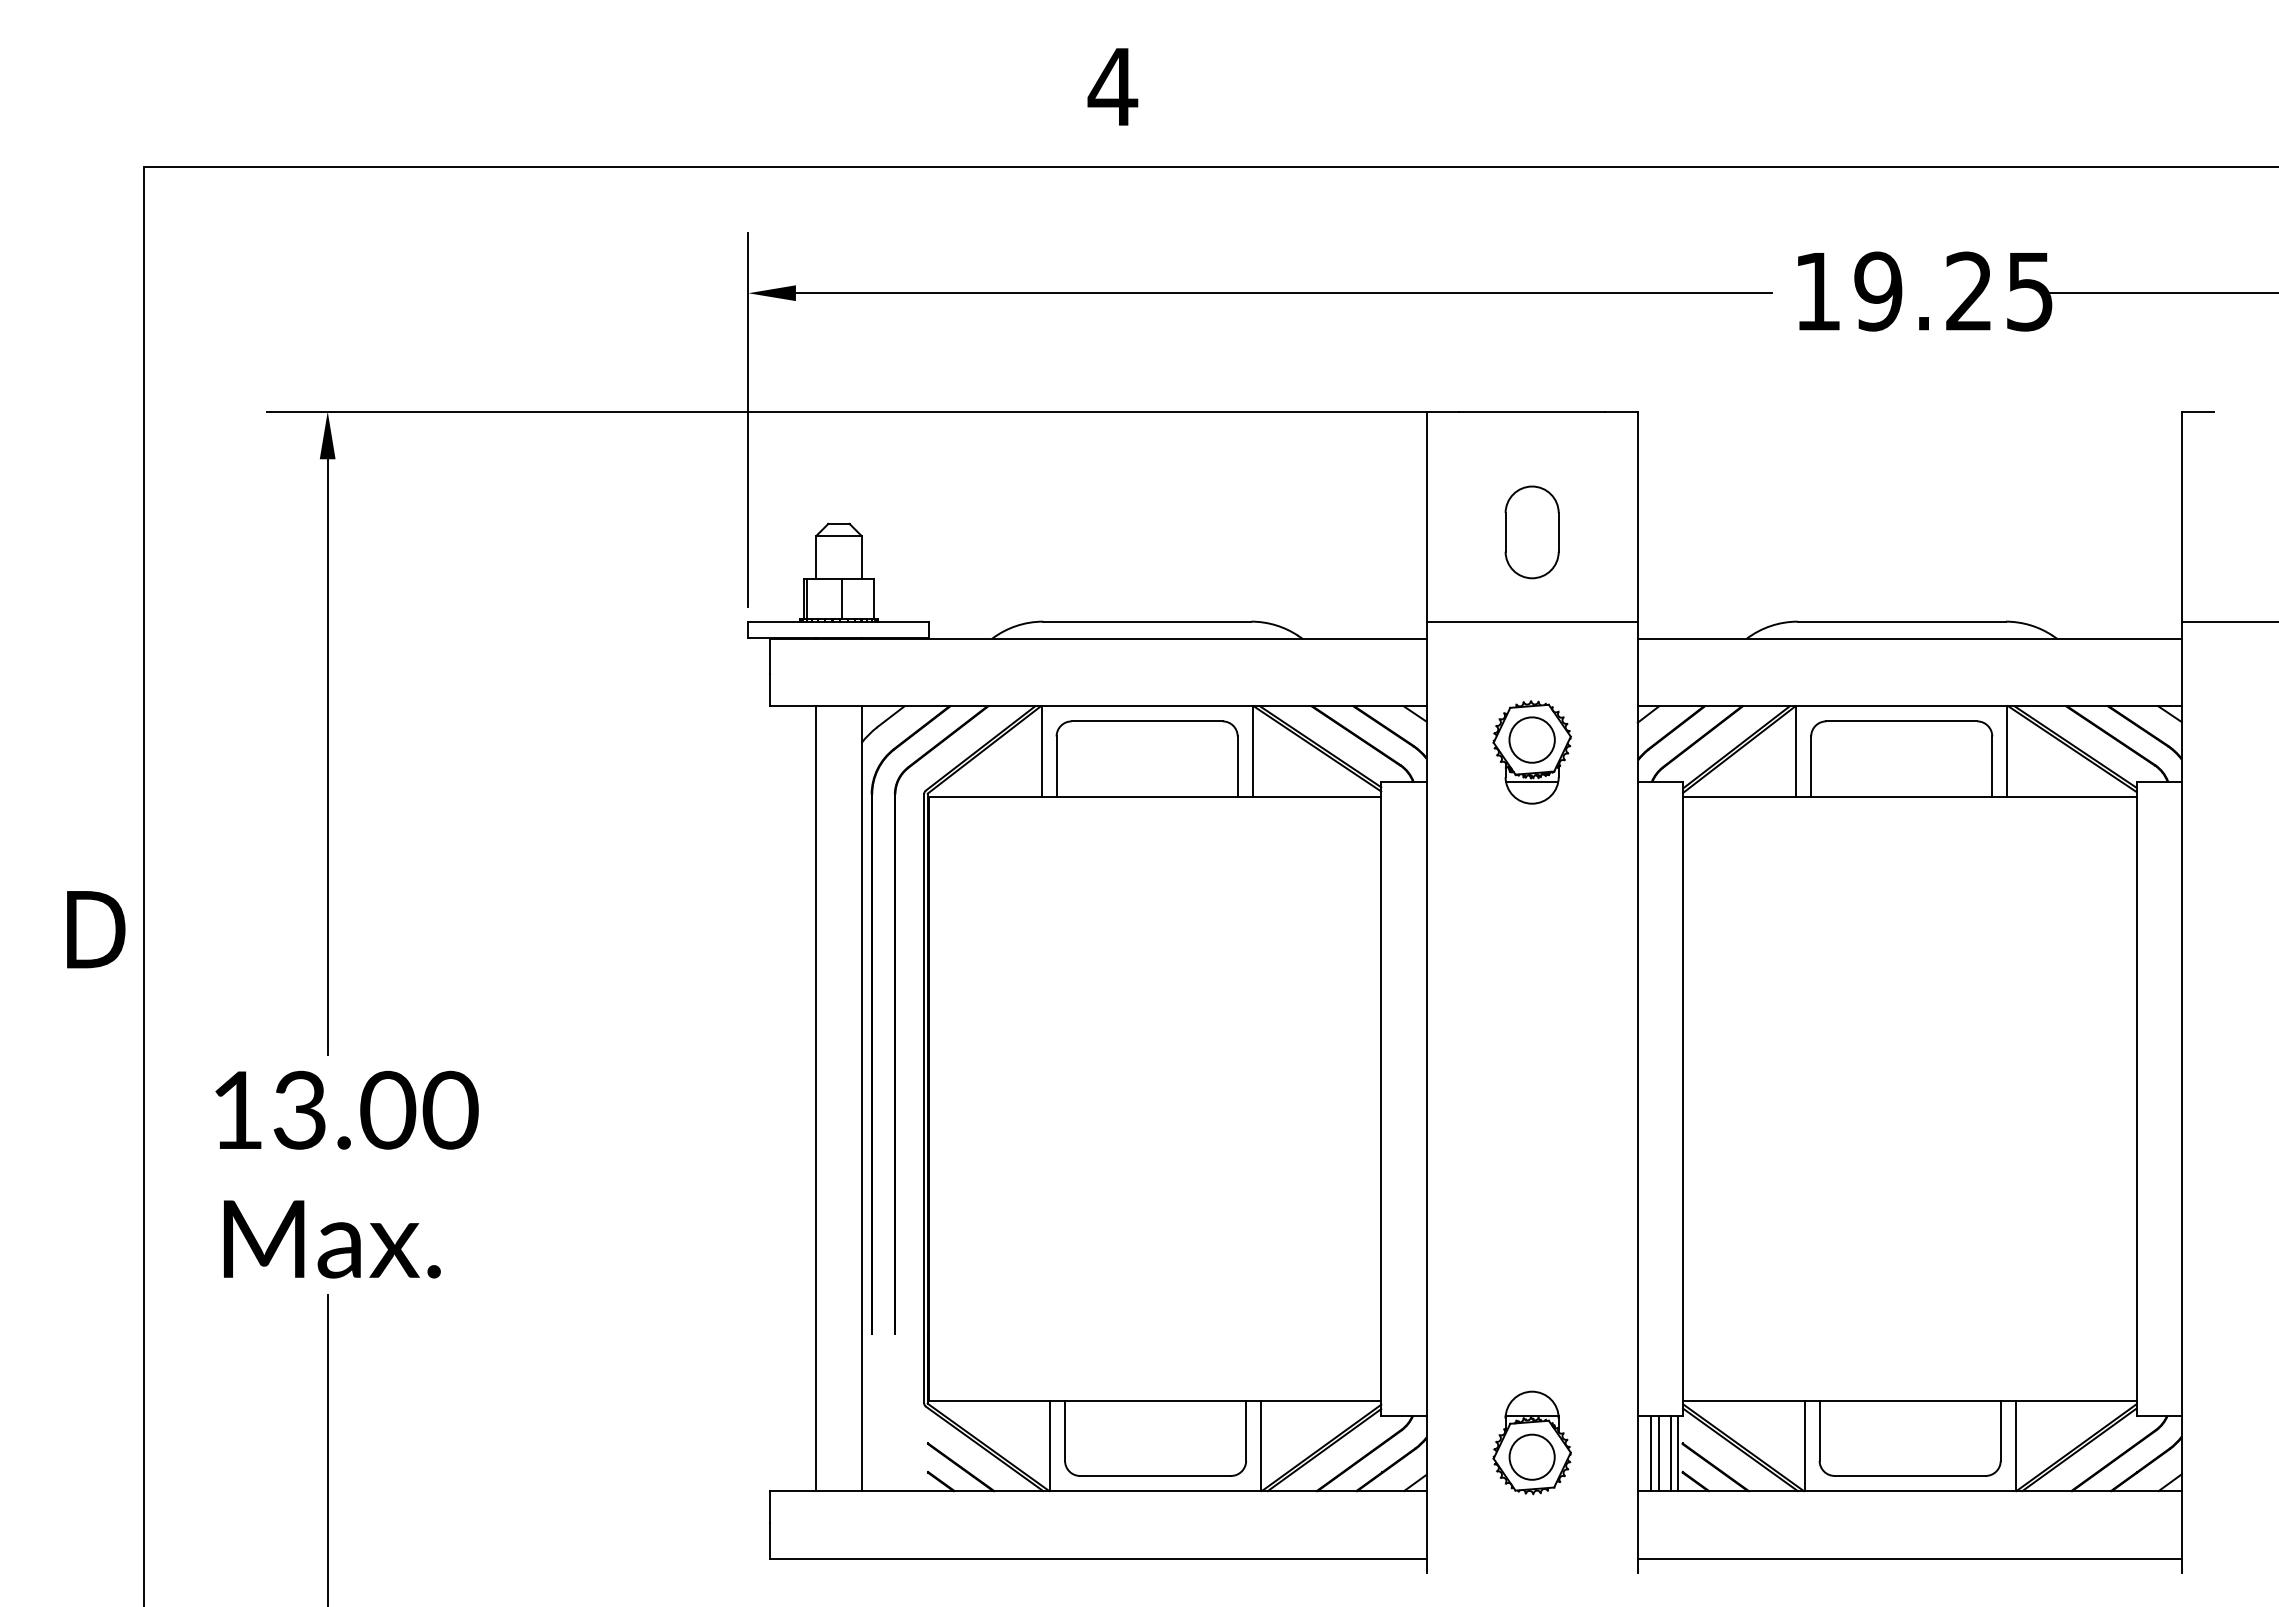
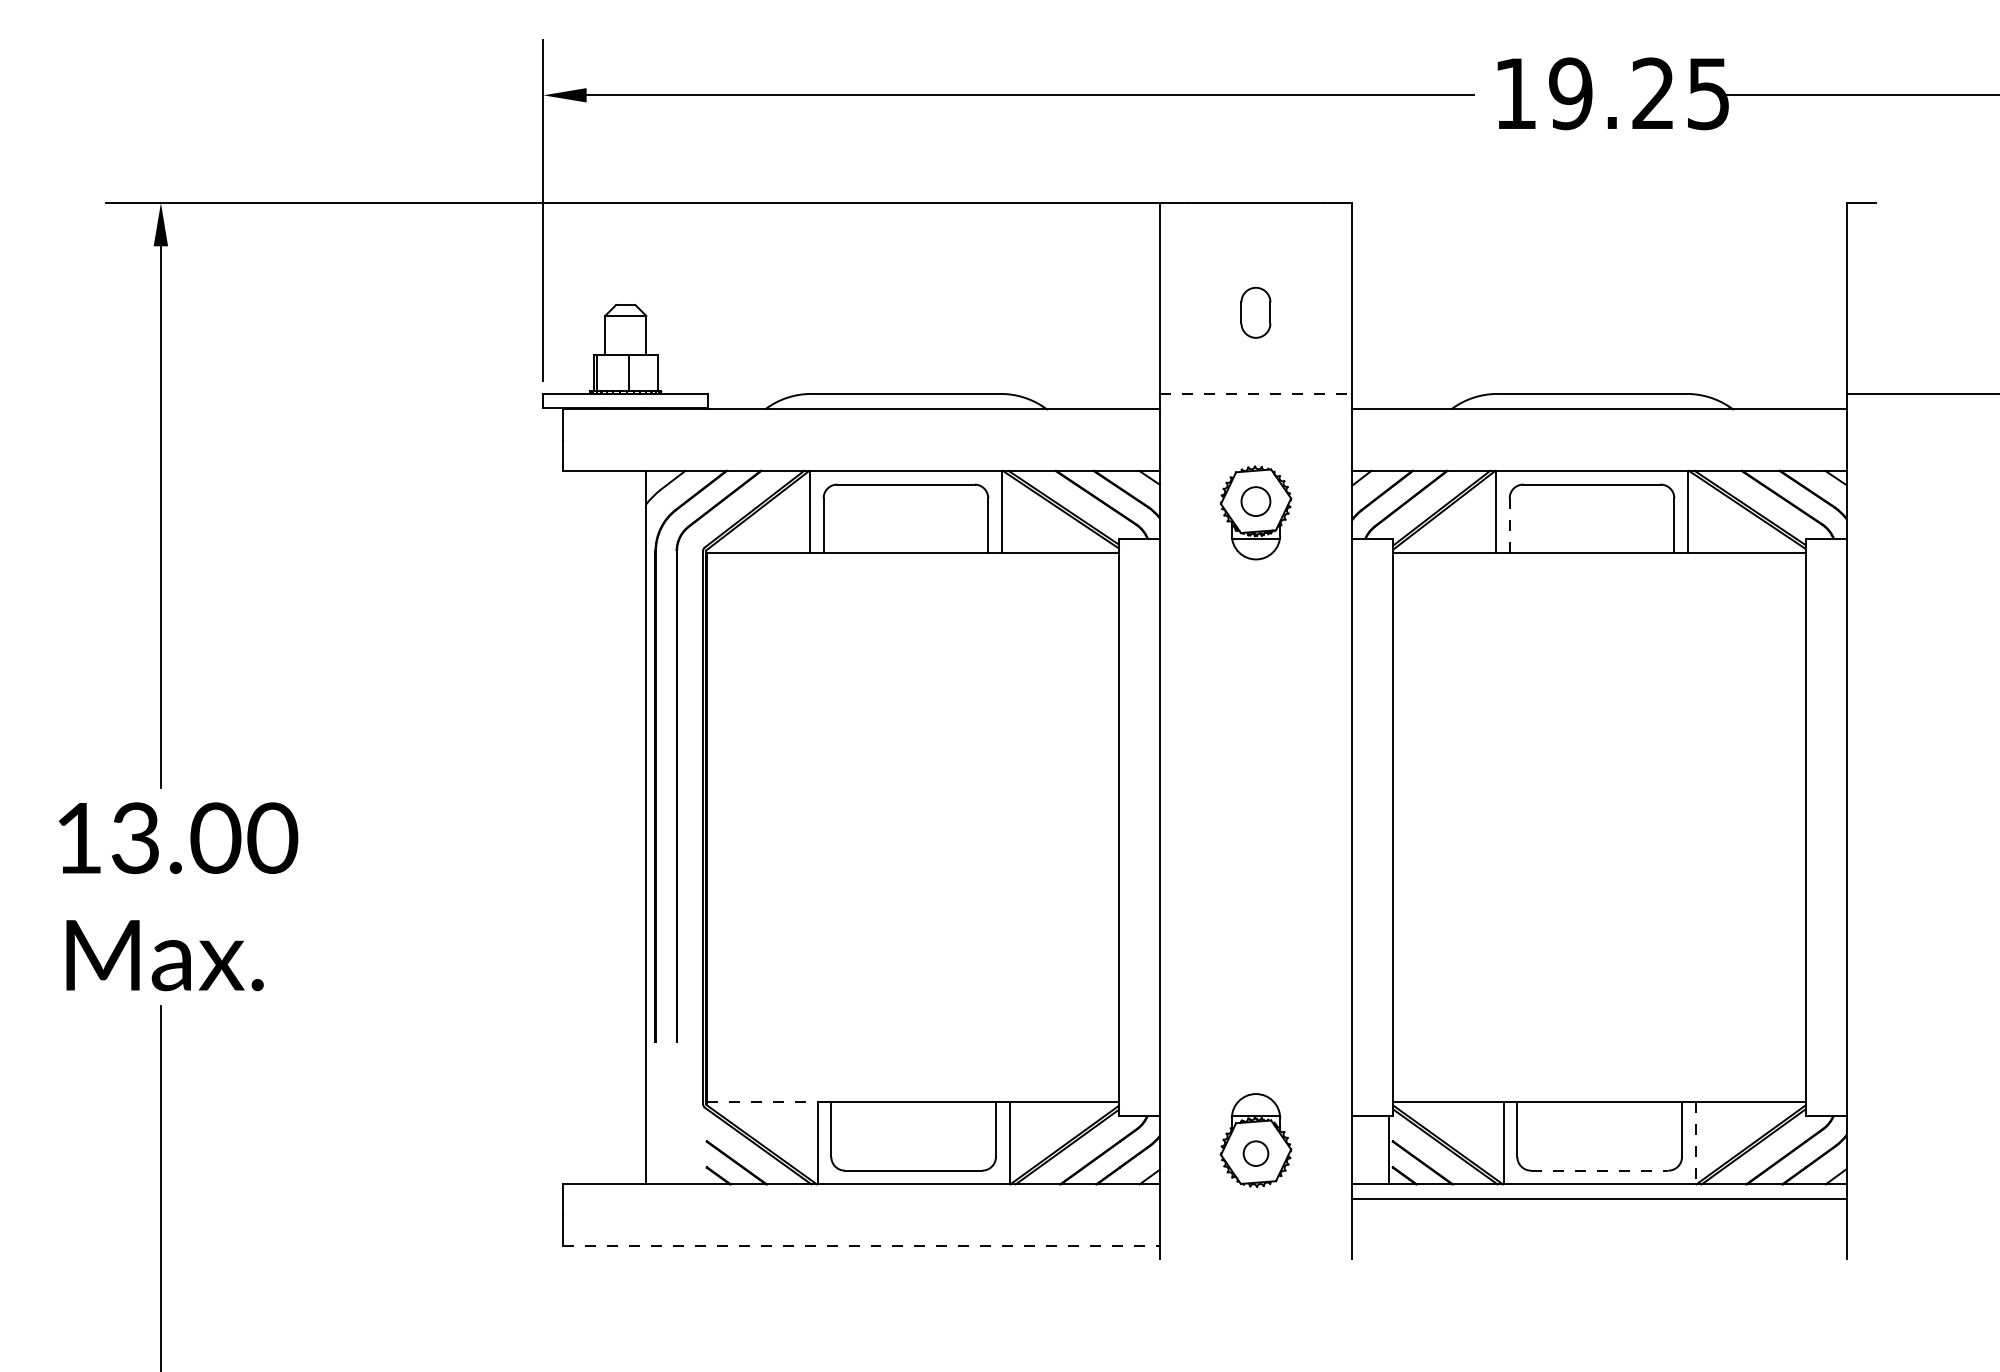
part: (1531, 532) -> (1255, 312), size x0.6
line: (1532, 622) -> (1256, 394), solid -> dashed
circle: (1531, 739) -> (1255, 501), size x0.7
line: (1811, 767) -> (1509, 526), solid -> dashed
line: (816, 1098) -> (605, 827), removed
line: (989, 1400) -> (762, 1102), solid -> dashed
line: (2015, 1446) -> (1695, 1143), solid -> dashed
line: (1651, 1453) -> (1364, 1150), removed
line: (1658, 1453) -> (1370, 1150), removed
line: (1670, 1453) -> (1381, 1150), removed
circle: (1531, 1456) -> (1255, 1152), size x0.6
line: (1910, 1475) -> (1599, 1170), solid -> dashed
line: (1098, 1558) -> (861, 1245), solid -> dashed
line: (1909, 1558) -> (1599, 1199), moved

